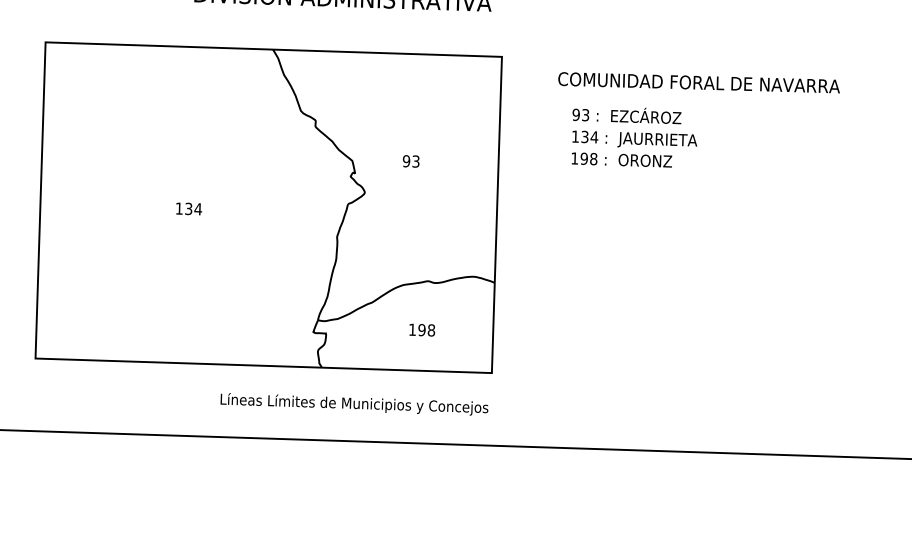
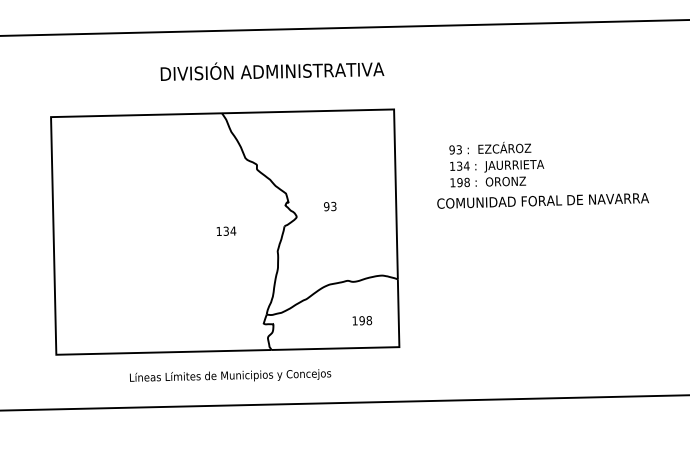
text: (698, 82) -> (542, 200), moved
text: (411, 161) -> (330, 206), moved
text: (189, 207) -> (226, 230), moved
text: (422, 329) -> (362, 320), moved
text: (354, 403) -> (230, 375), moved

